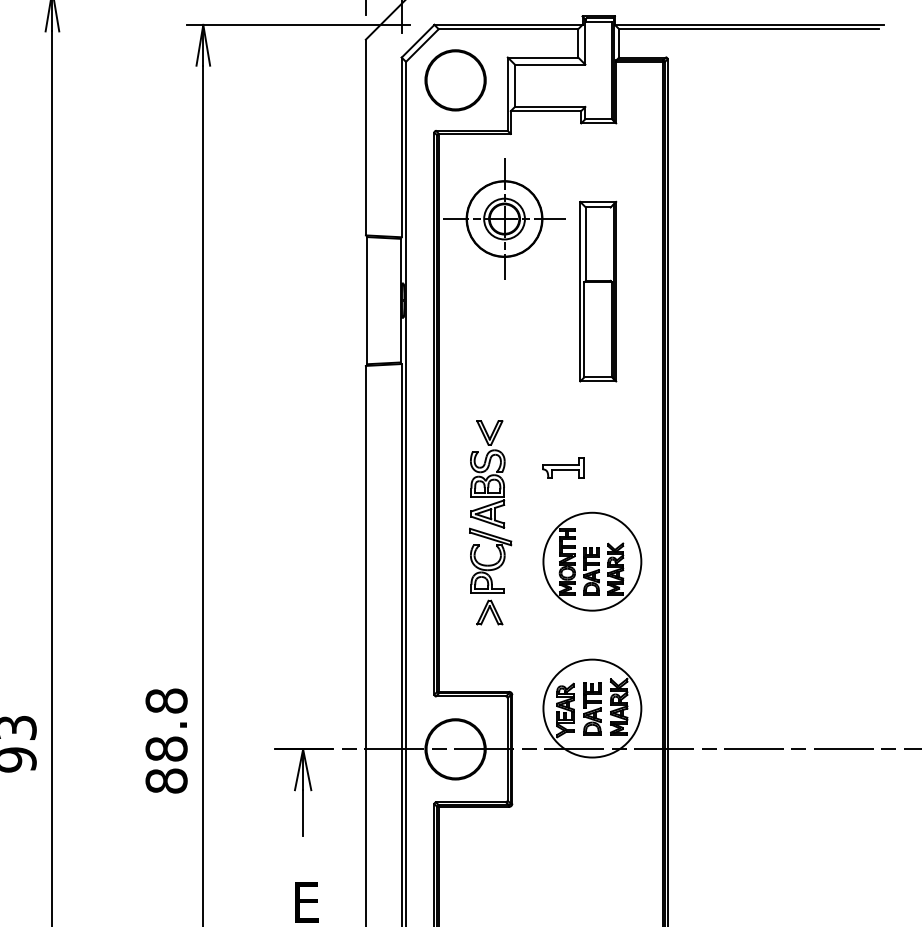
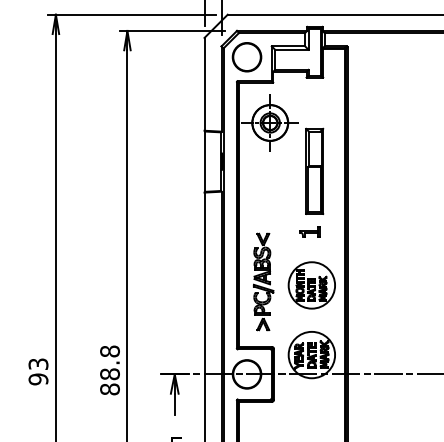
part: (597, 289) -> (314, 170), moved
part: (562, 466) -> (309, 231), moved
part: (490, 521) -> (263, 281), moved

